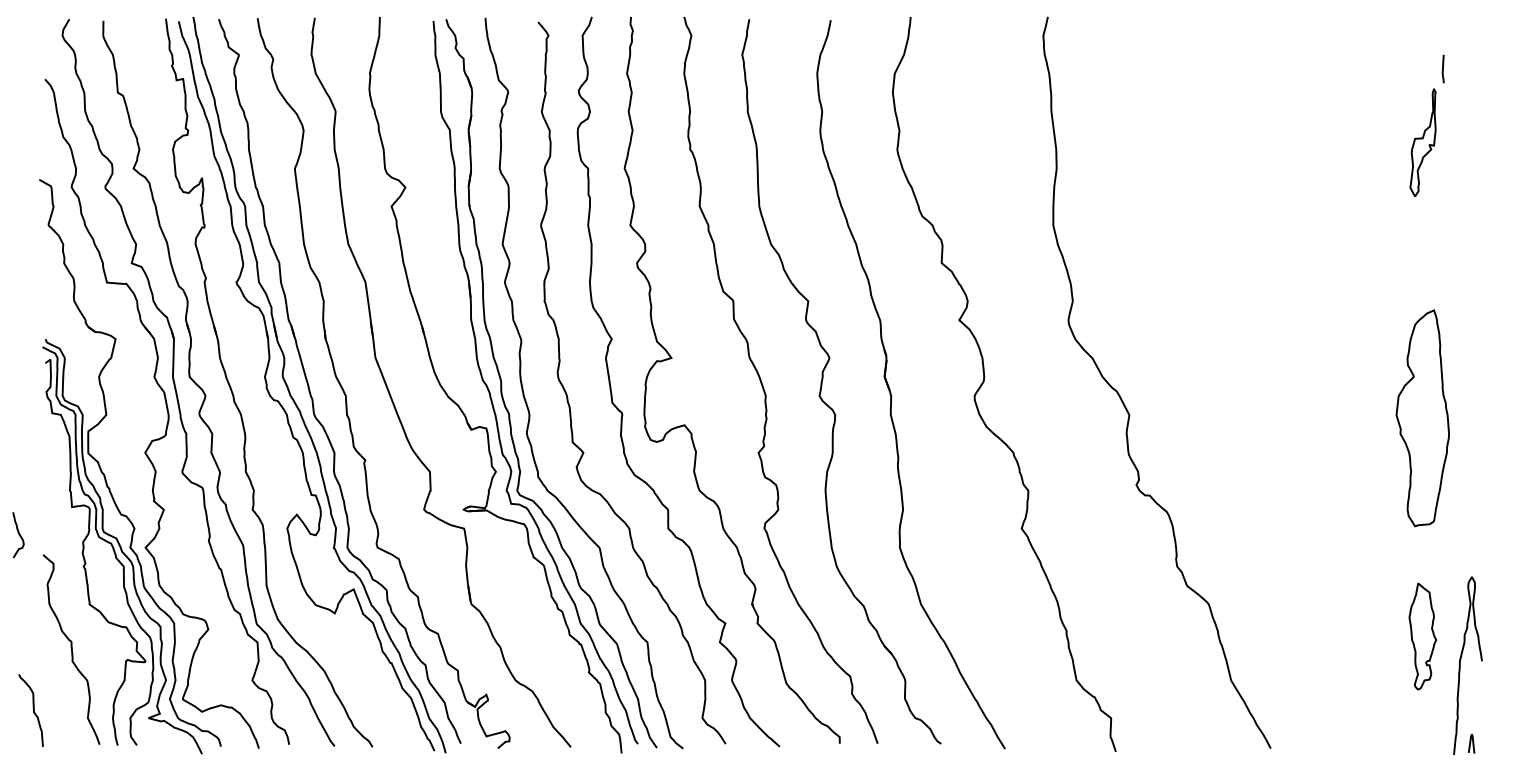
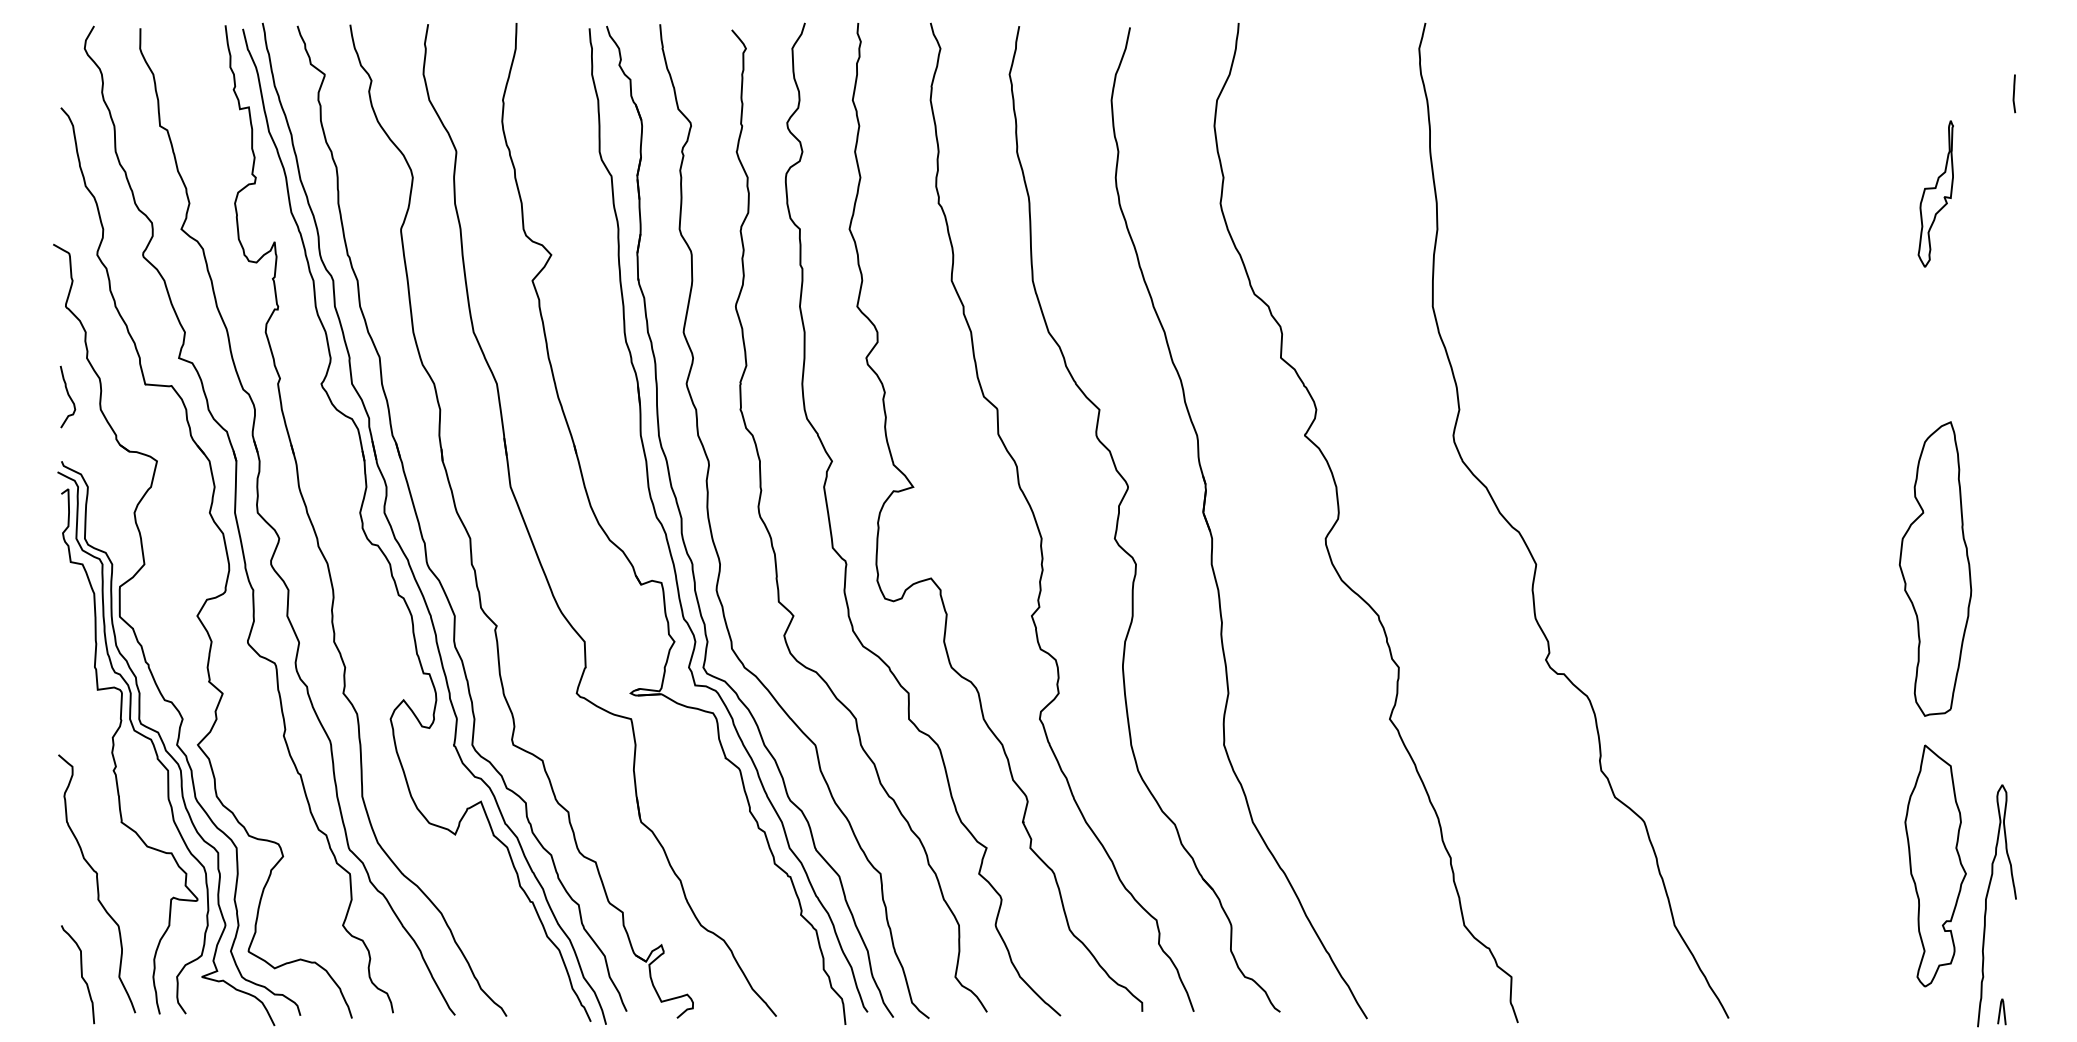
line: (1443, 68) -> (2014, 93), moved
curve: (18, 534) -> (67, 395), moved
part: (1422, 636) -> (1935, 865), size x1.67
curve: (32, 708) -> (80, 972), moved

